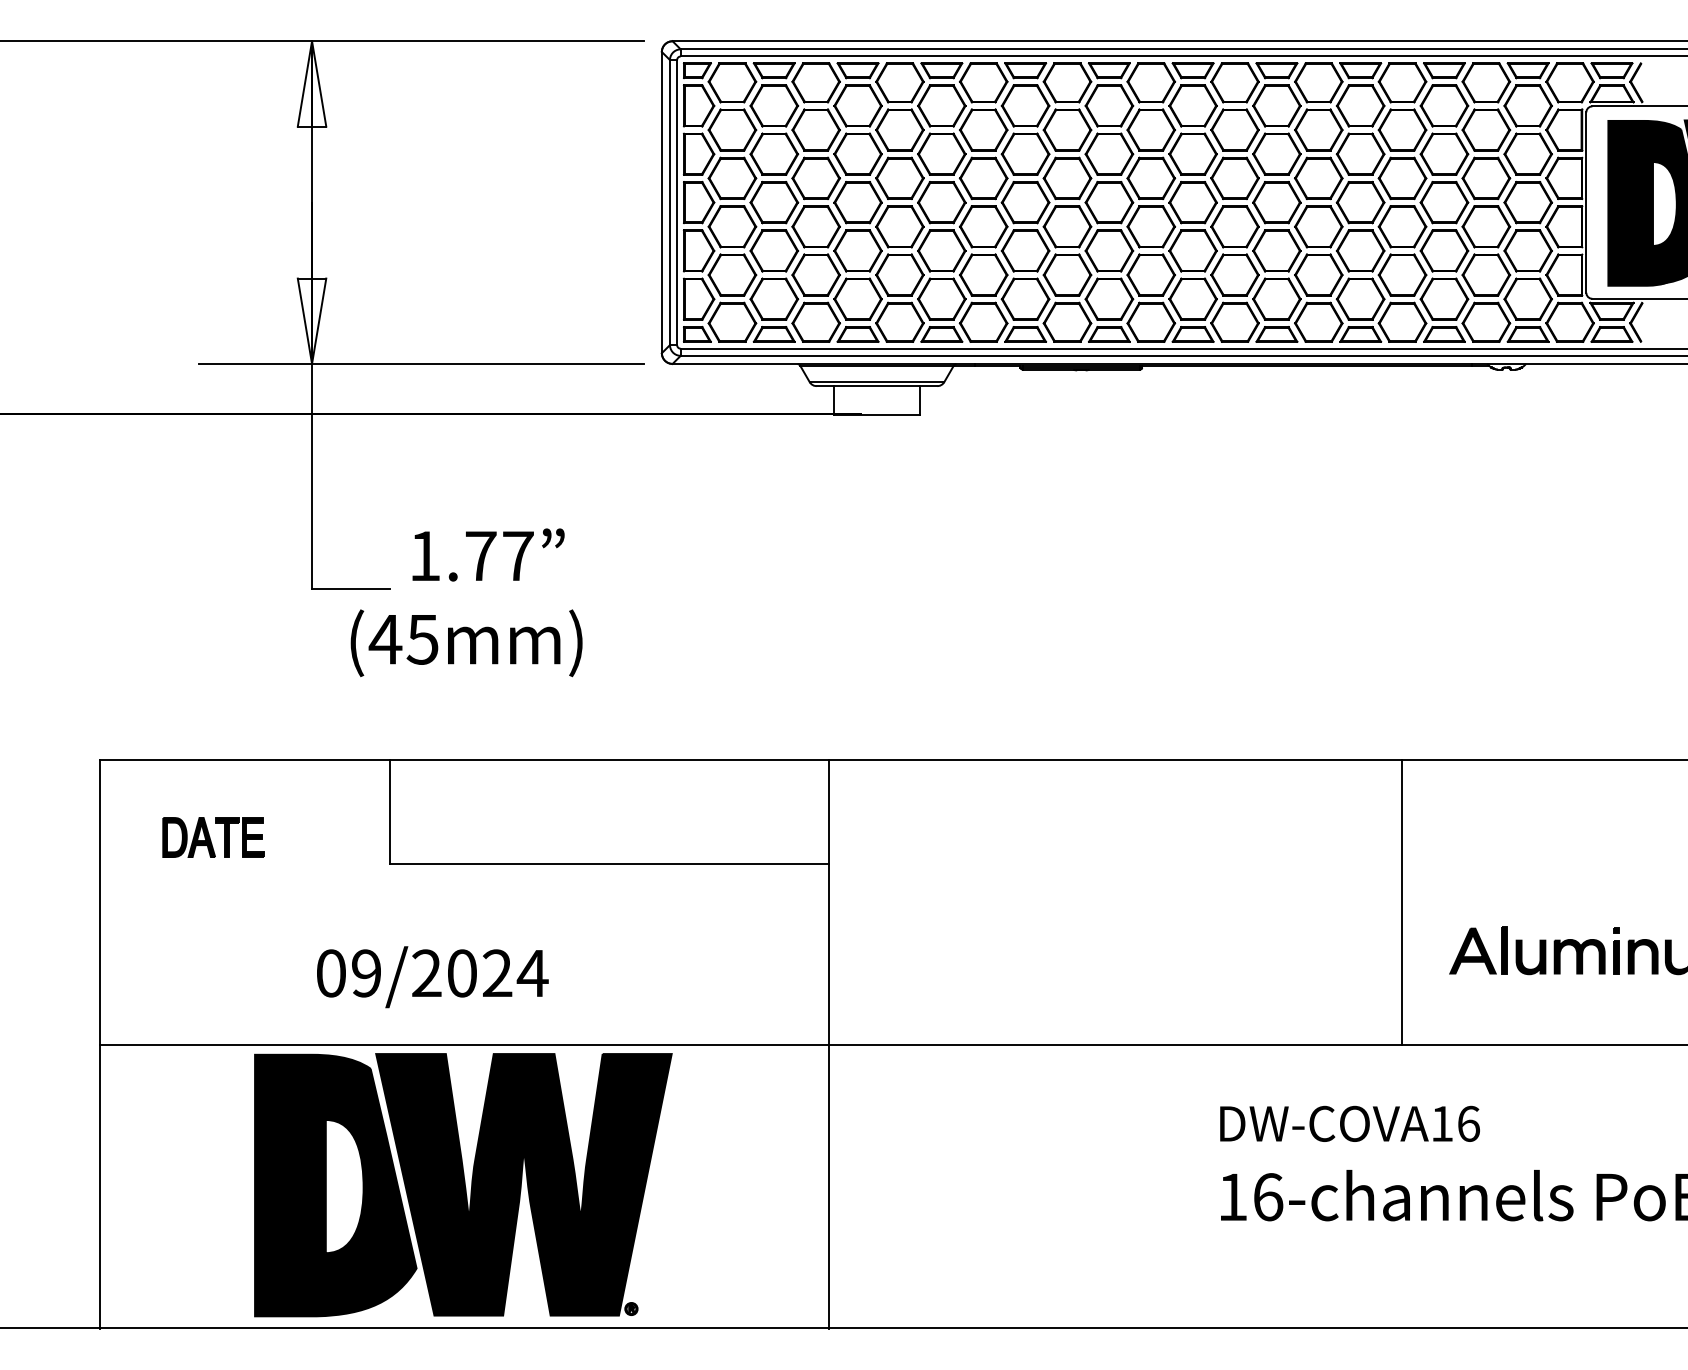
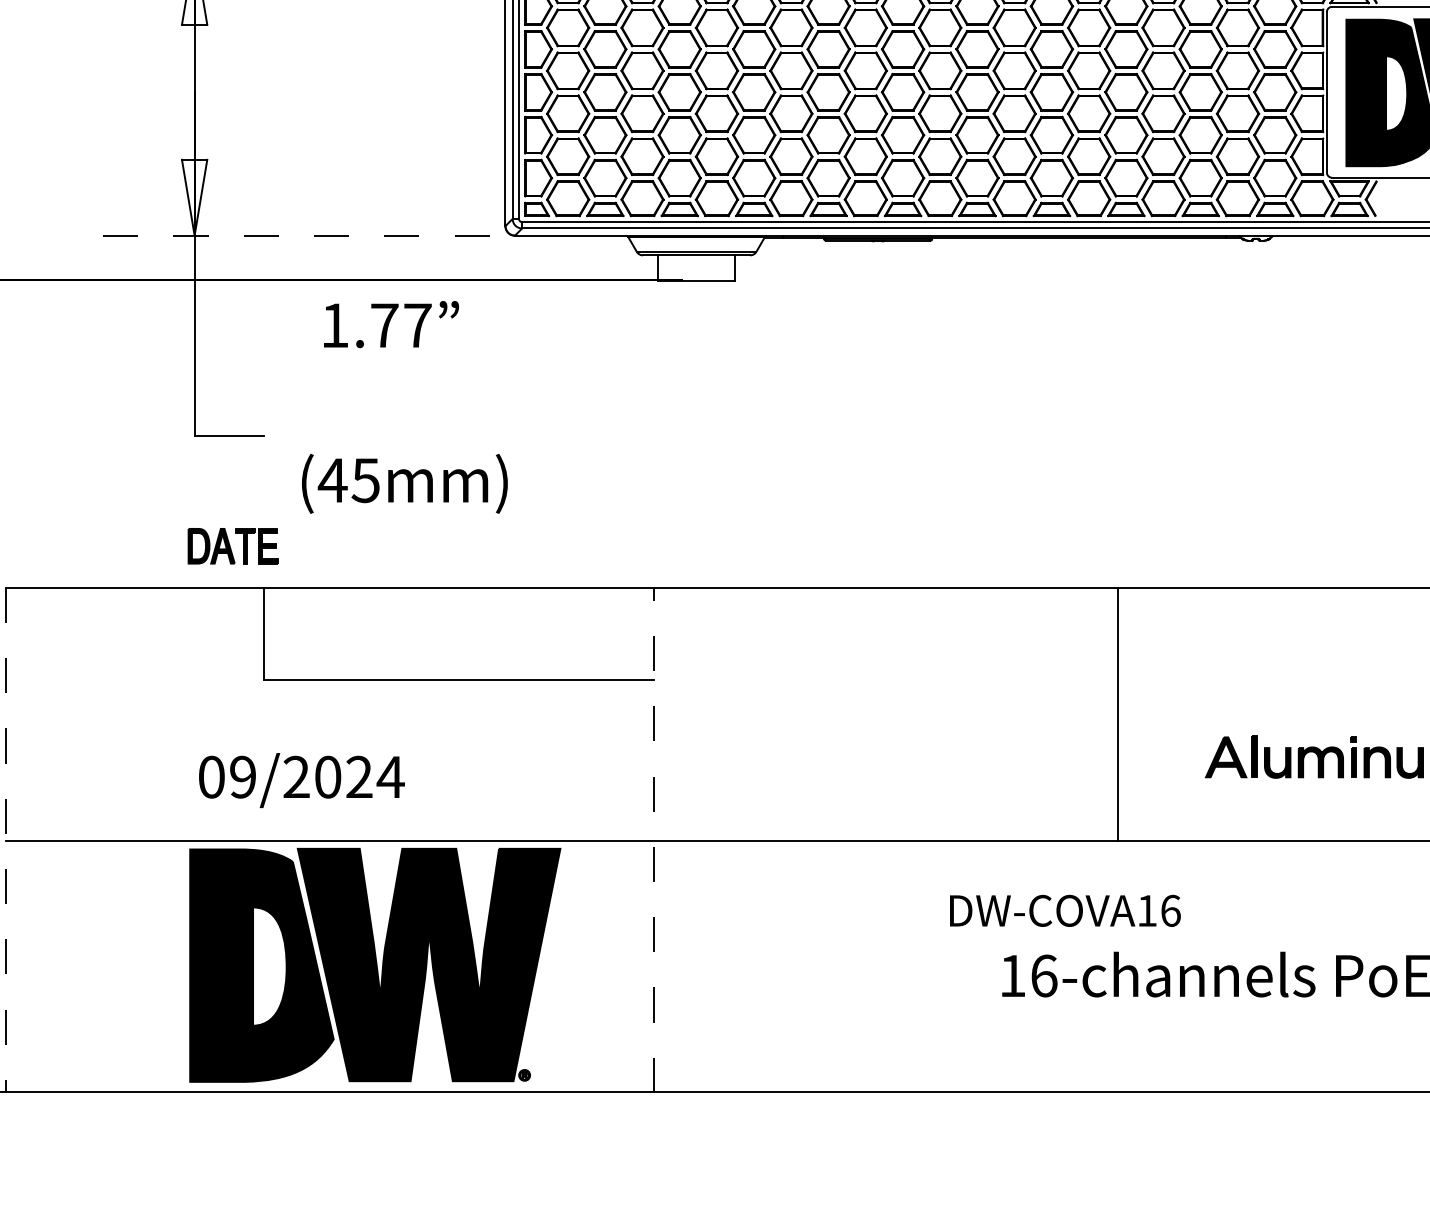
line: (421, 363) -> (291, 235), solid -> dashed
text: (488, 554) -> (391, 324), moved
text: (466, 643) -> (404, 484), moved
part: (213, 837) -> (233, 546), moved
line: (1402, 902) -> (1118, 714), moved
line: (829, 1044) -> (654, 840), solid -> dashed
line: (99, 1045) -> (5, 841), solid -> dashed
text: (1349, 1123) -> (1064, 910), moved
part: (463, 1185) -> (375, 965), moved

